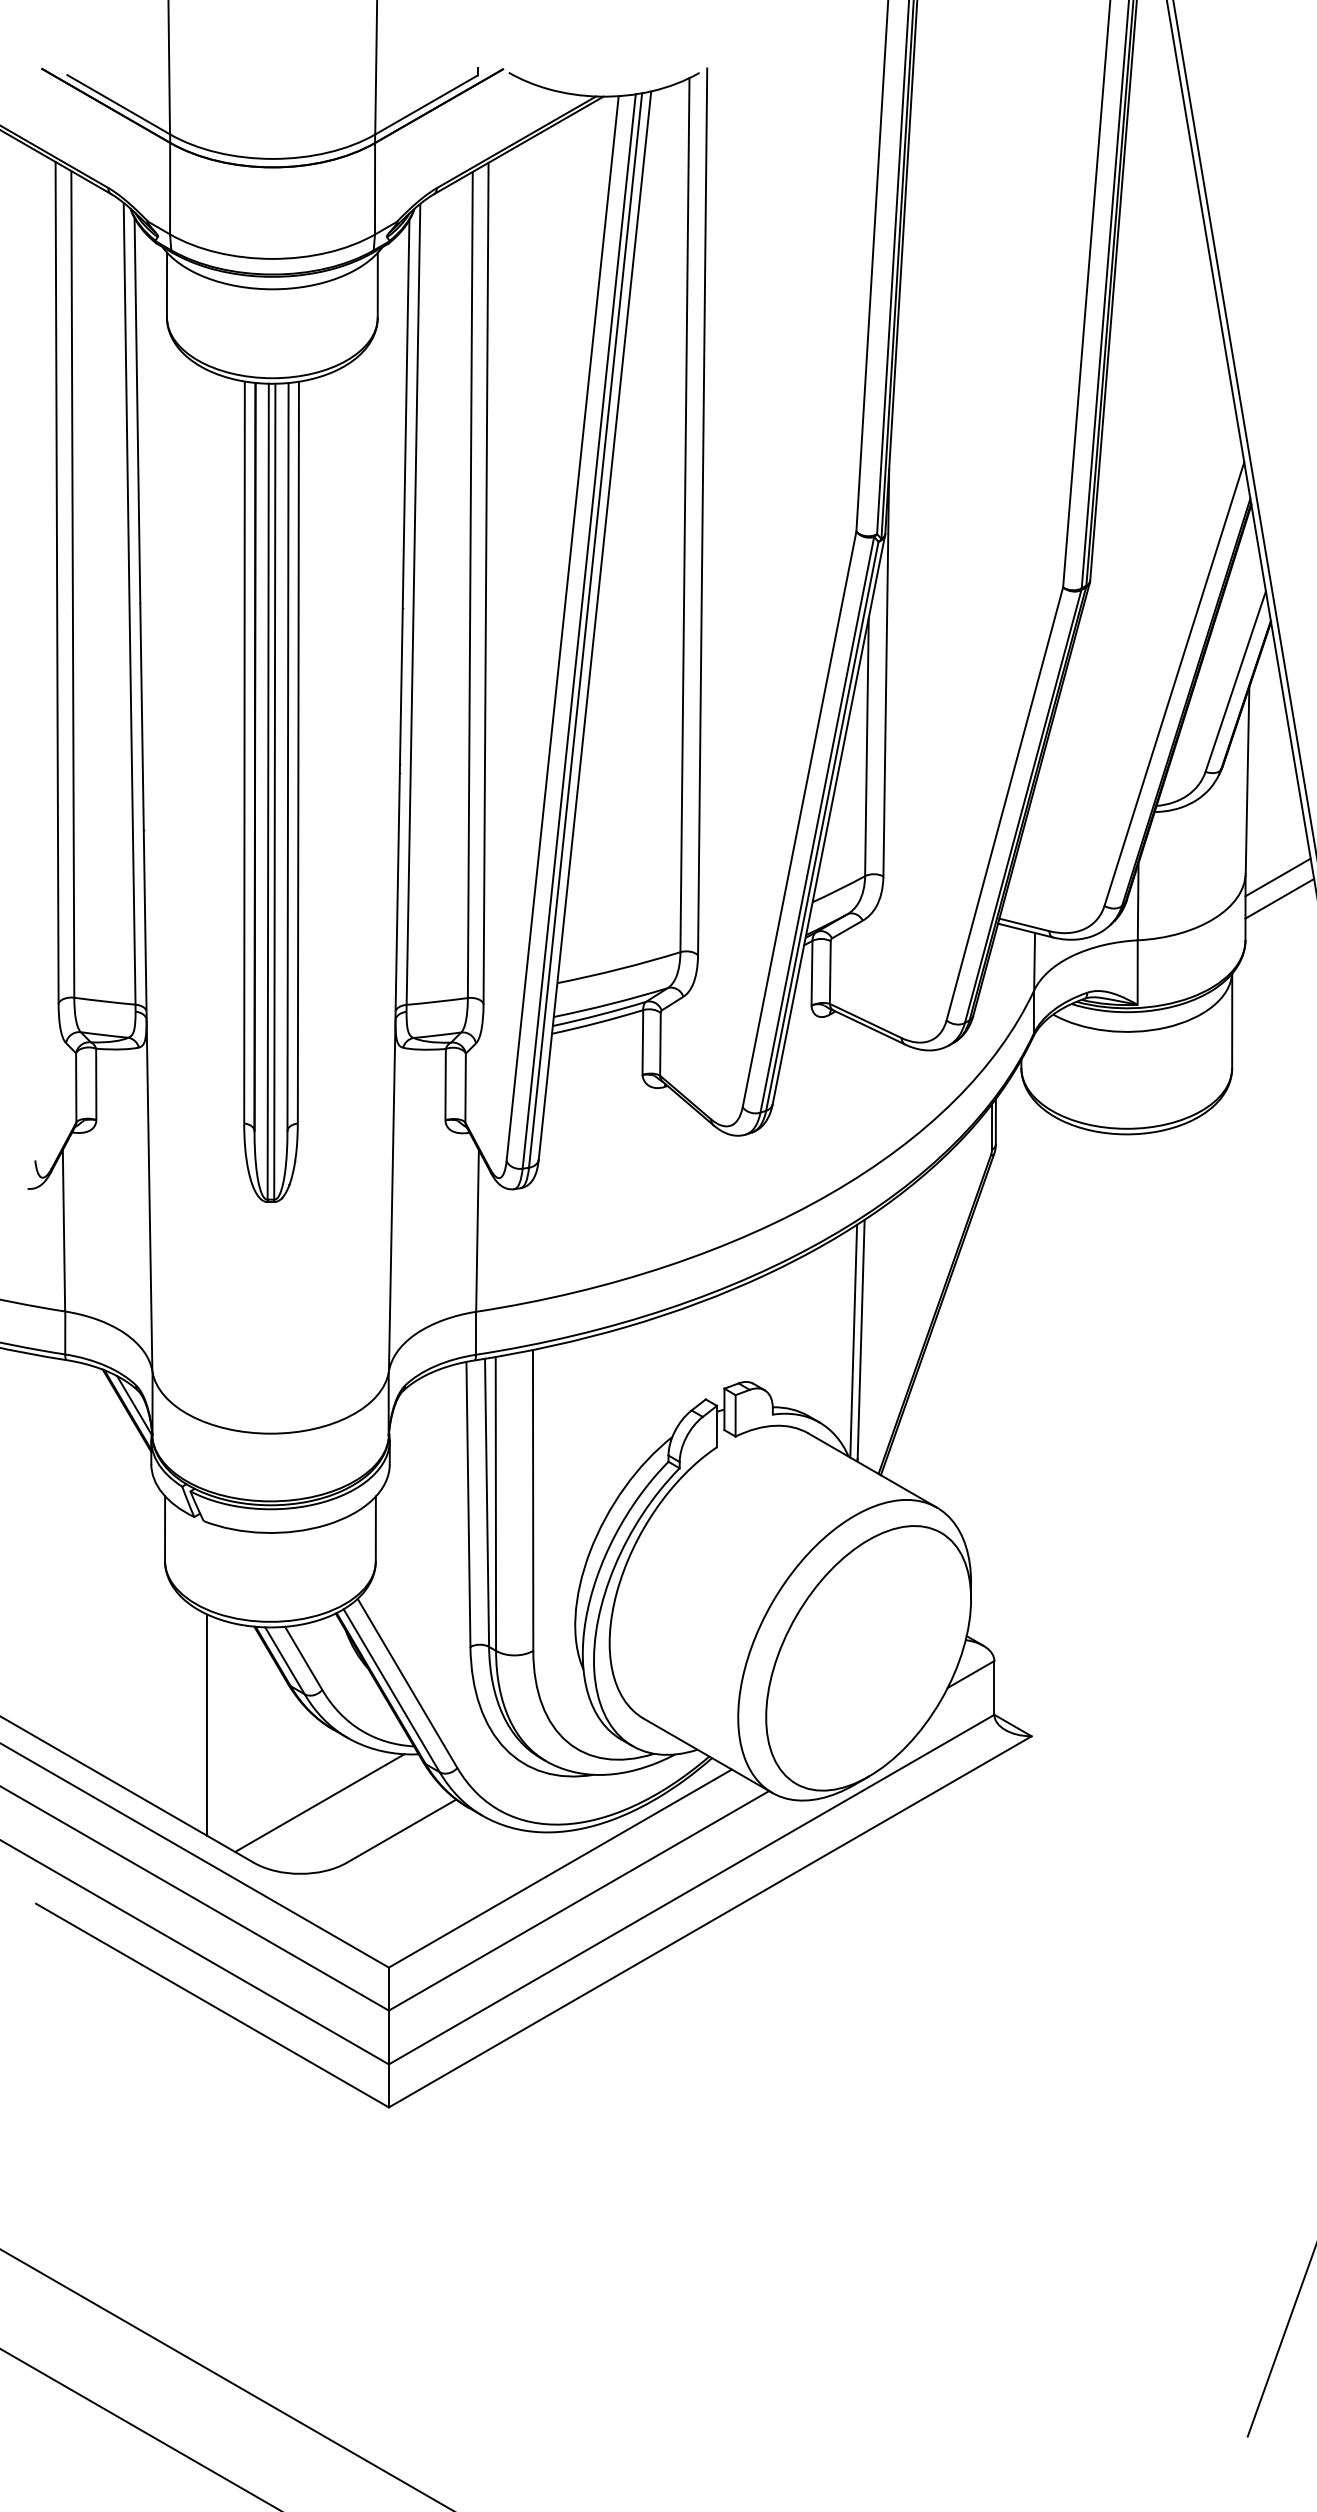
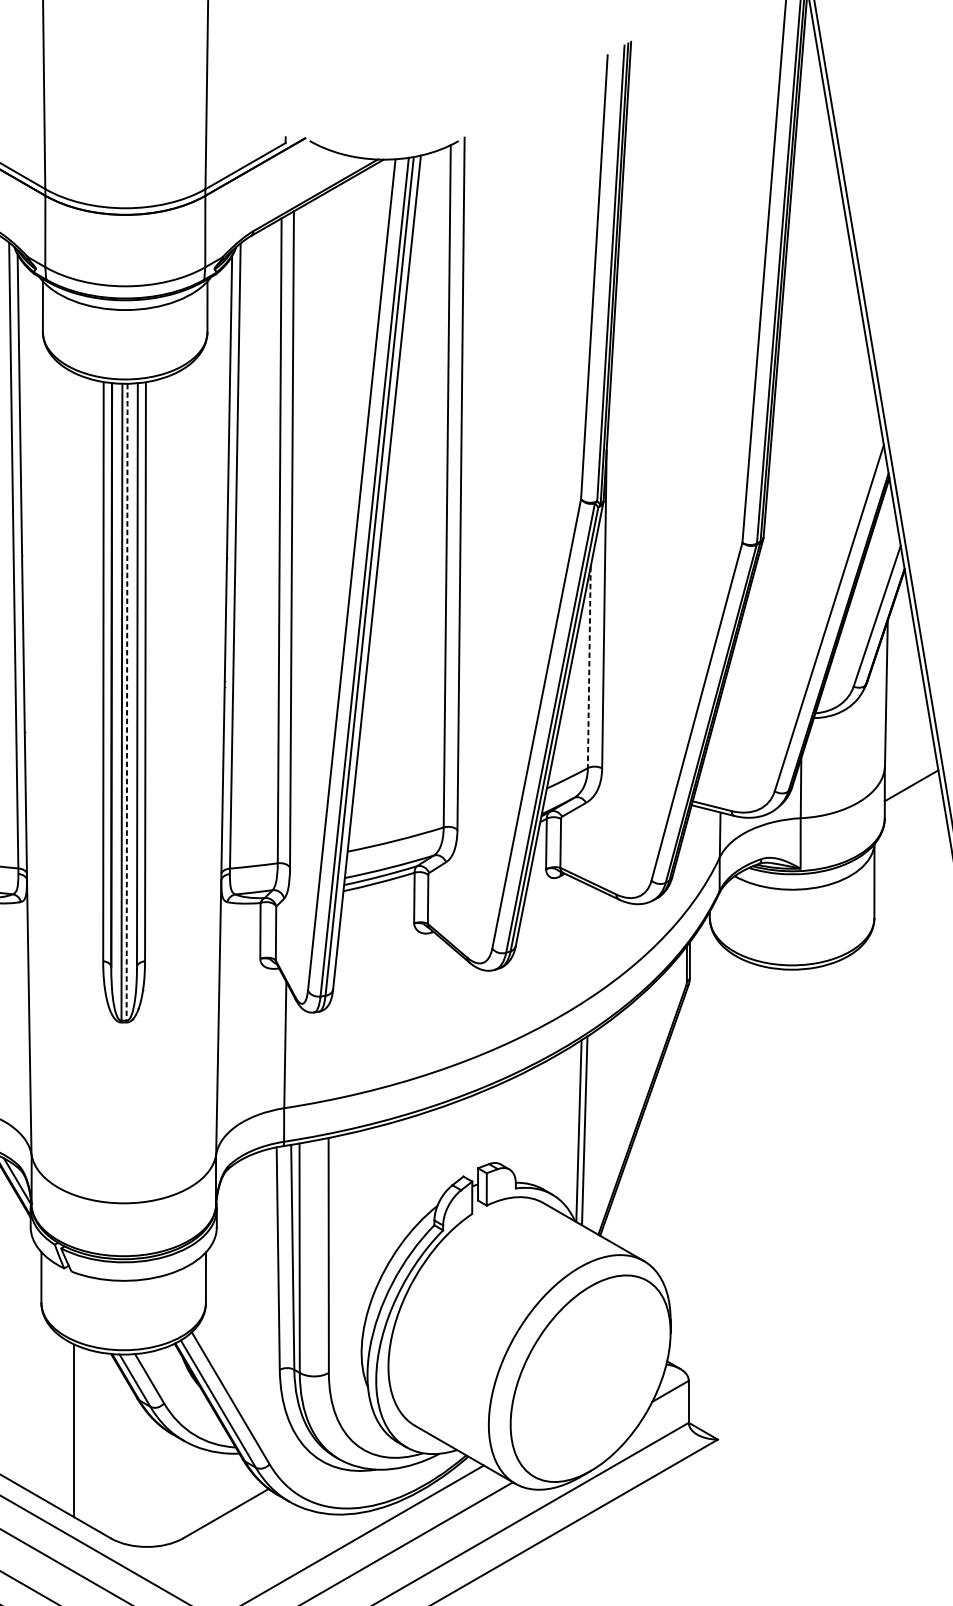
line: (866, 747) -> (588, 667), solid -> dashed
line: (274, 791) -> (126, 702), solid -> dashed
line: (1277, 877) -> (909, 769), removed
line: (319, 1802) -> (161, 1491), removed

